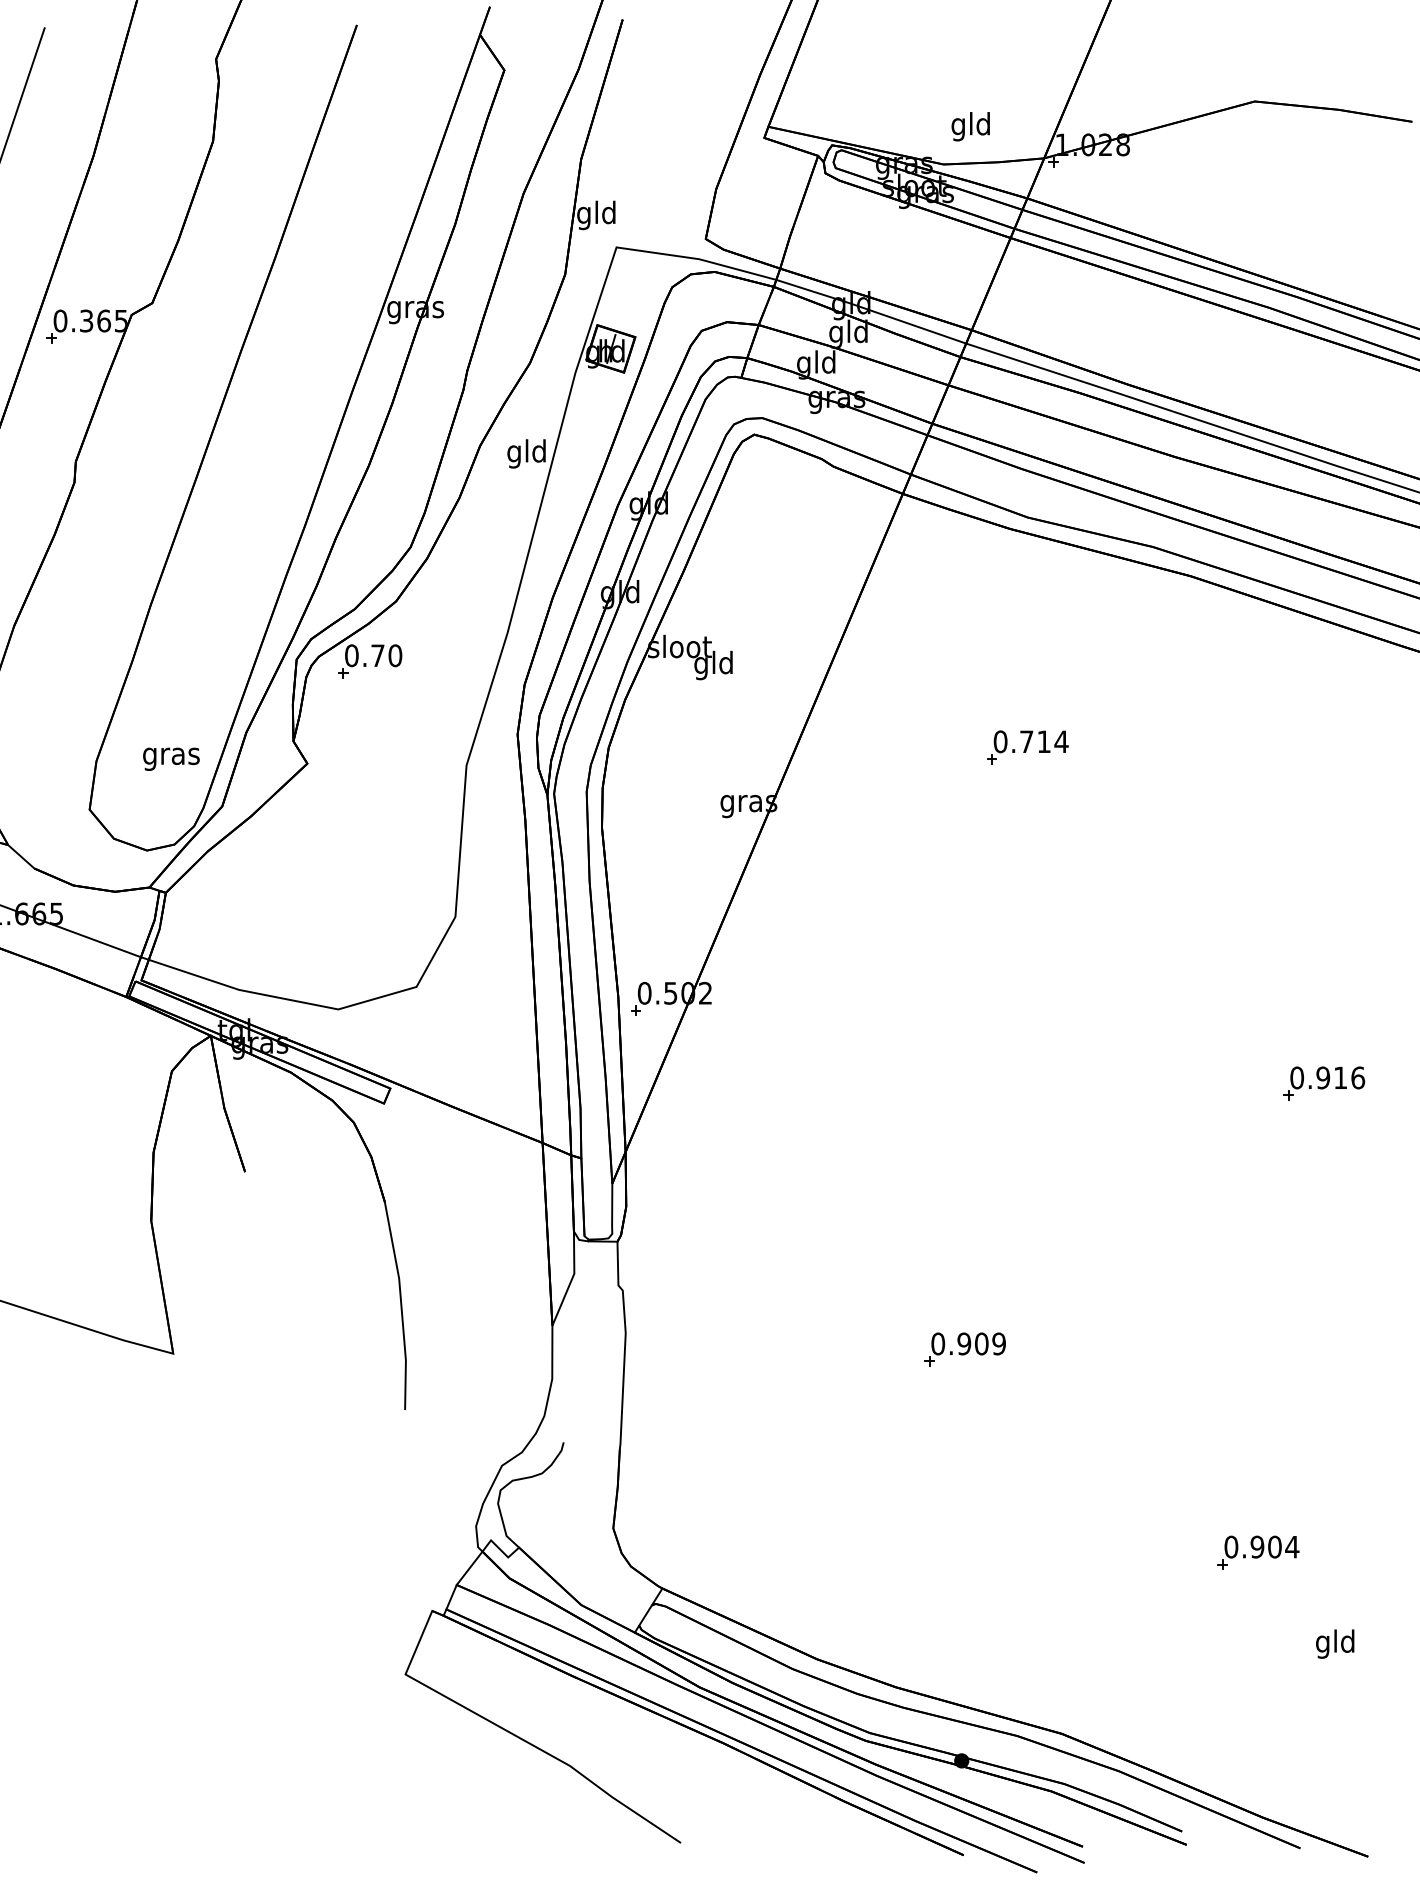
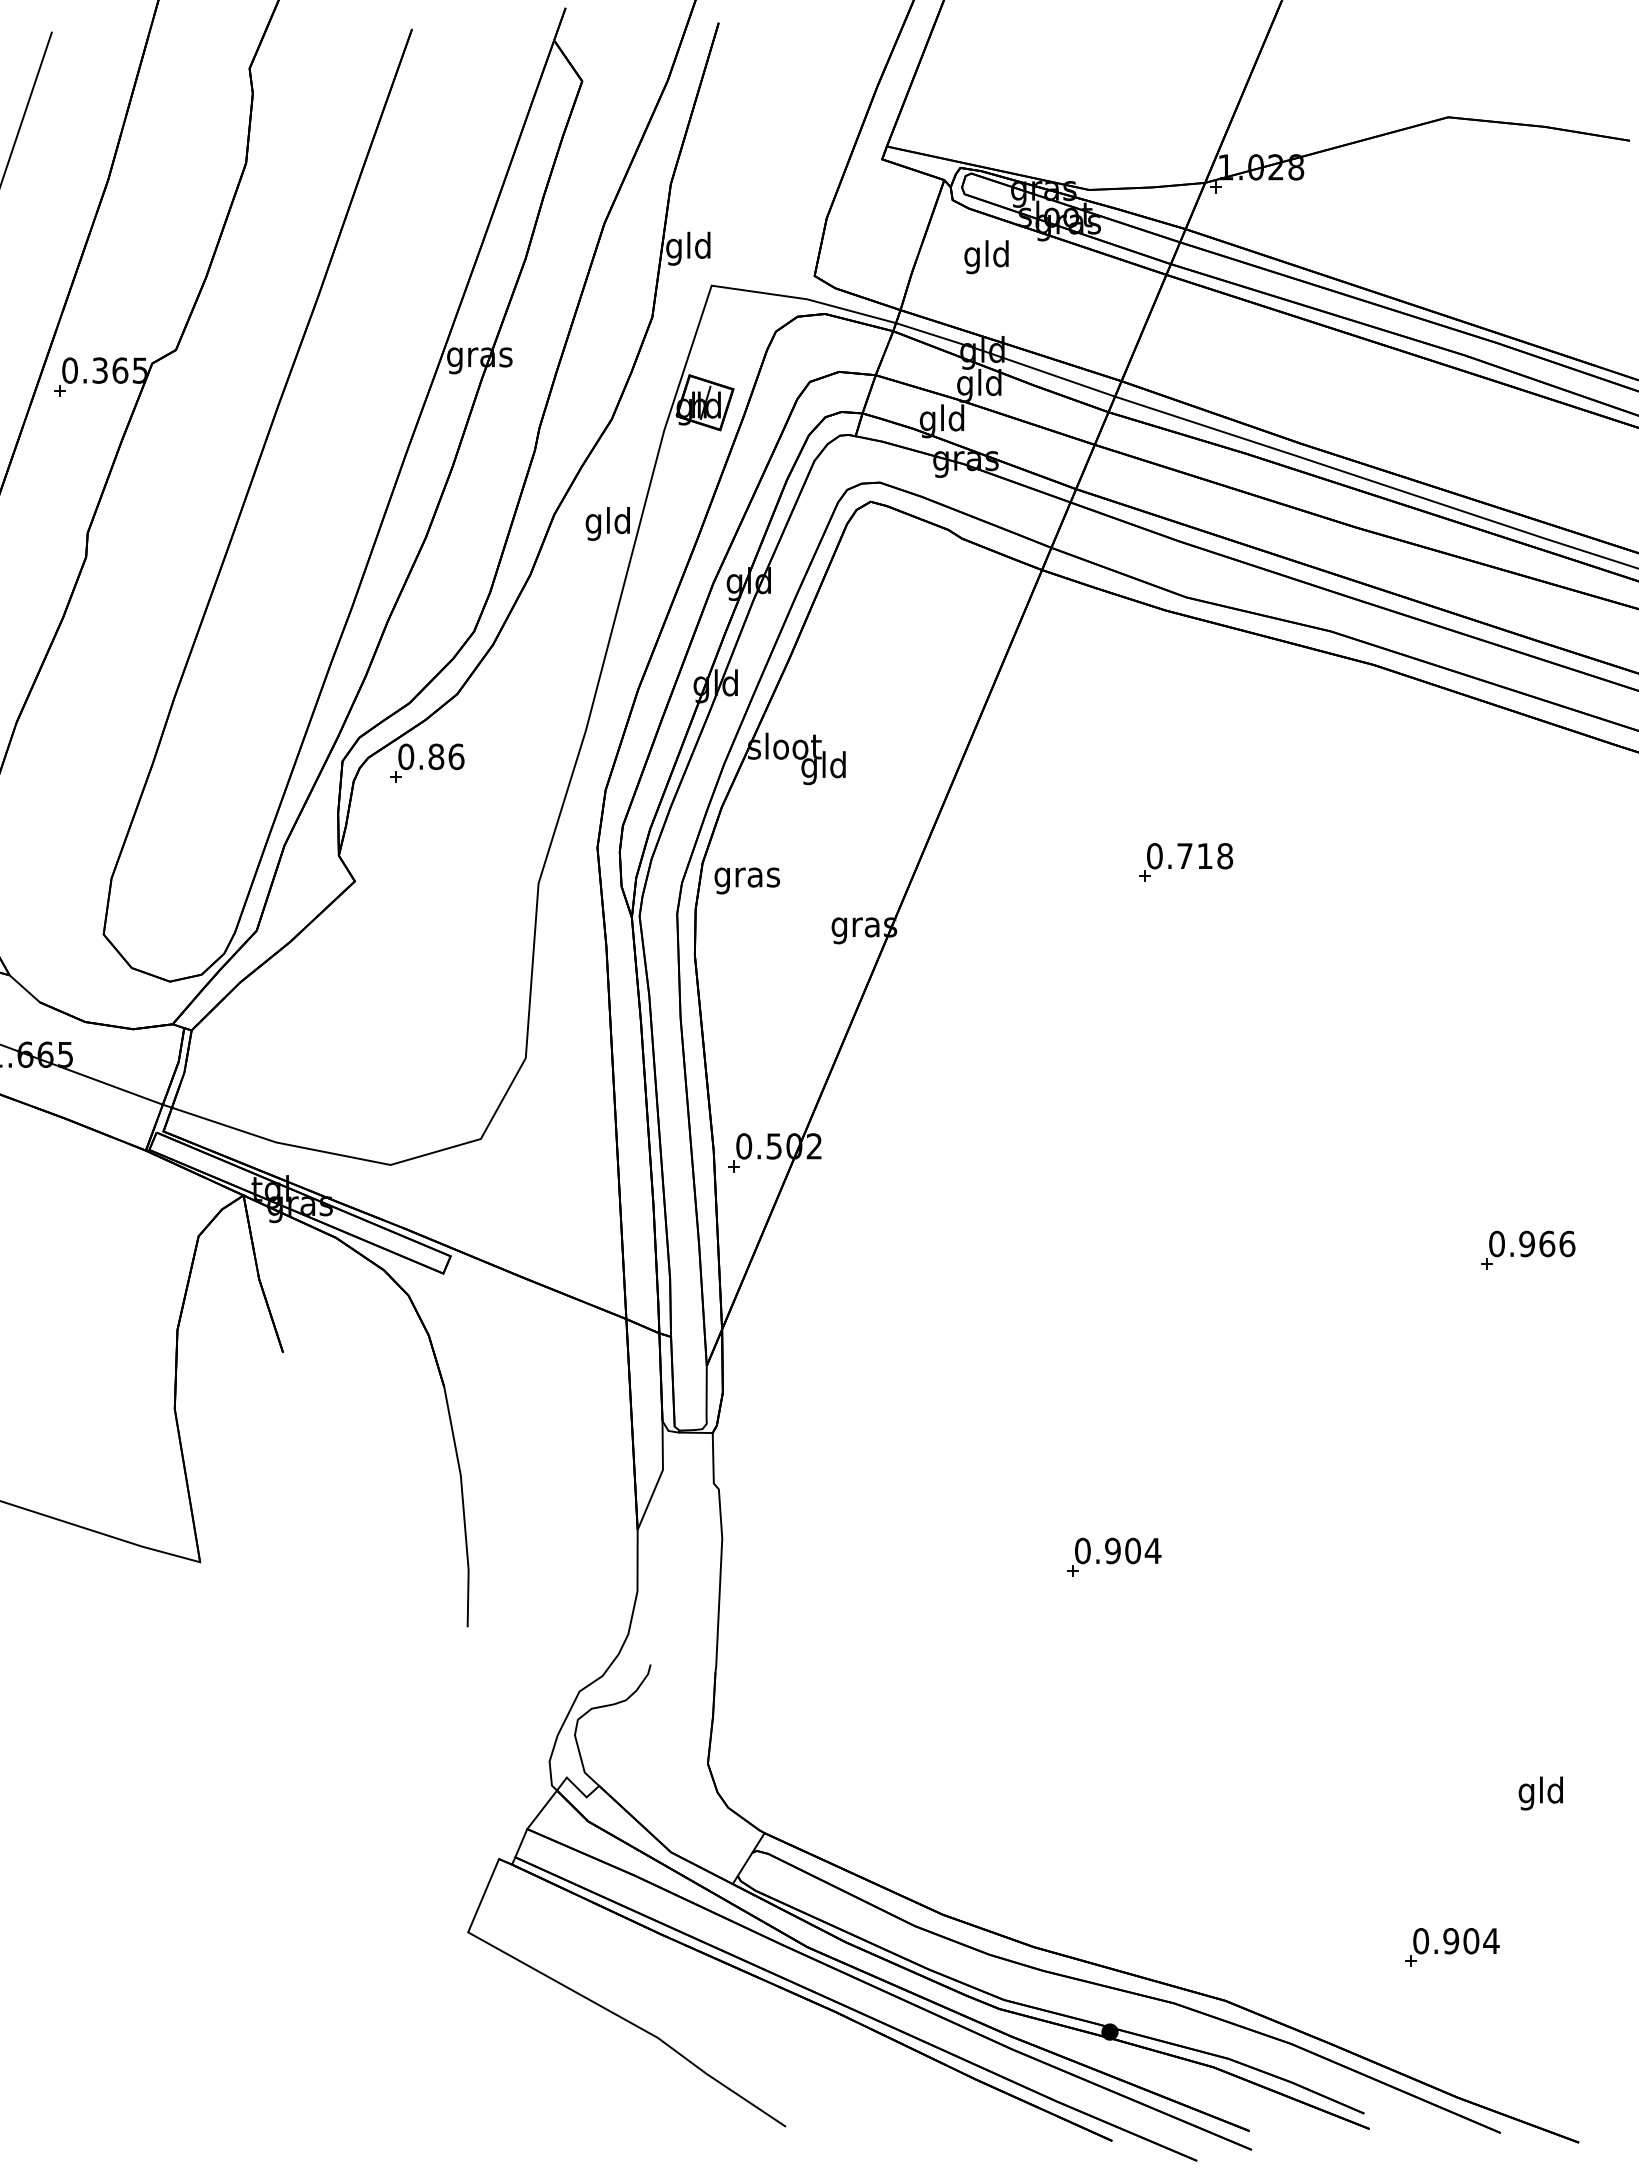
text: (970, 126) -> (986, 256), moved
text: (386, 655) -> (446, 756), 0.70 -> 0.86
text: (1061, 741) -> (1225, 855), 0.714 -> 0.718
text: (171, 758) -> (747, 880), moved
text: (1340, 1077) -> (1547, 1243), 0.916 -> 0.966
text: (998, 1343) -> (1152, 1550), 0.909 -> 0.904
part: (1258, 1552) -> (1452, 1947), moved
text: (1335, 1643) -> (1541, 1792), moved

